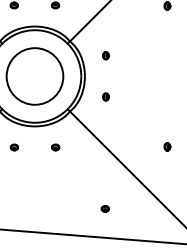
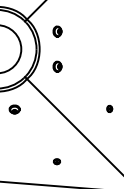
part: (105, 55) -> (57, 31), size x1.6
part: (105, 96) -> (57, 66), size x1.6
part: (55, 147) -> (14, 109), size x1.6

